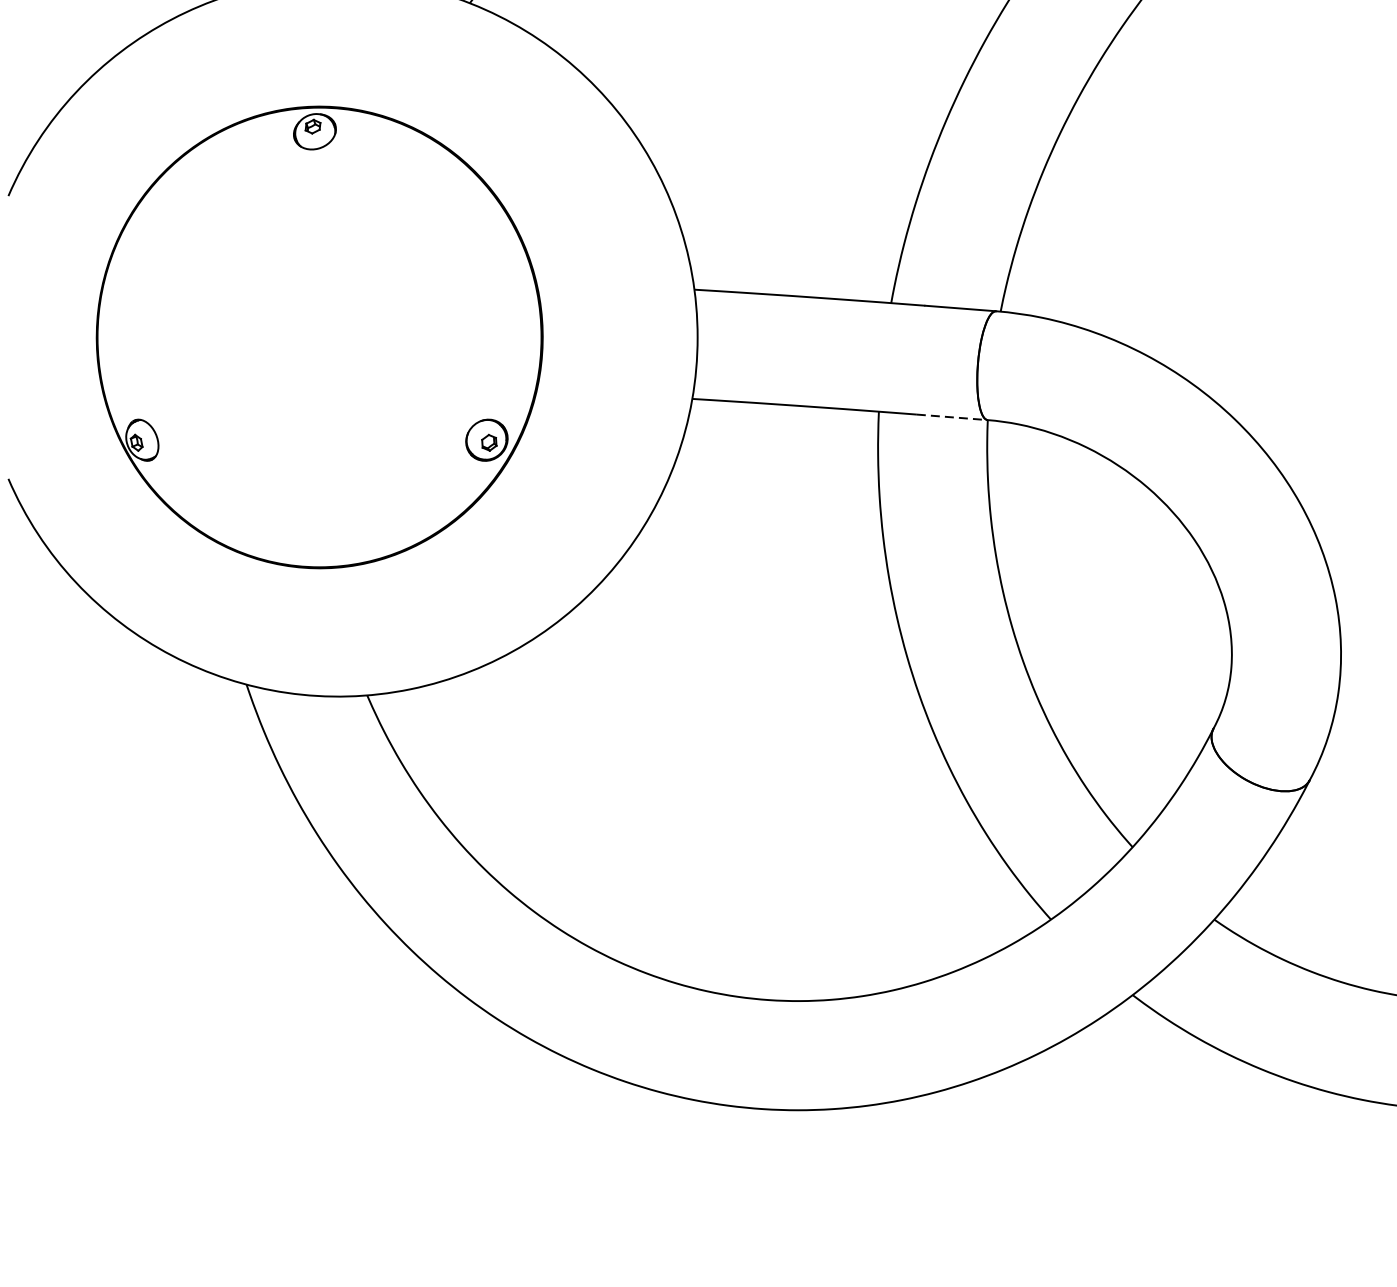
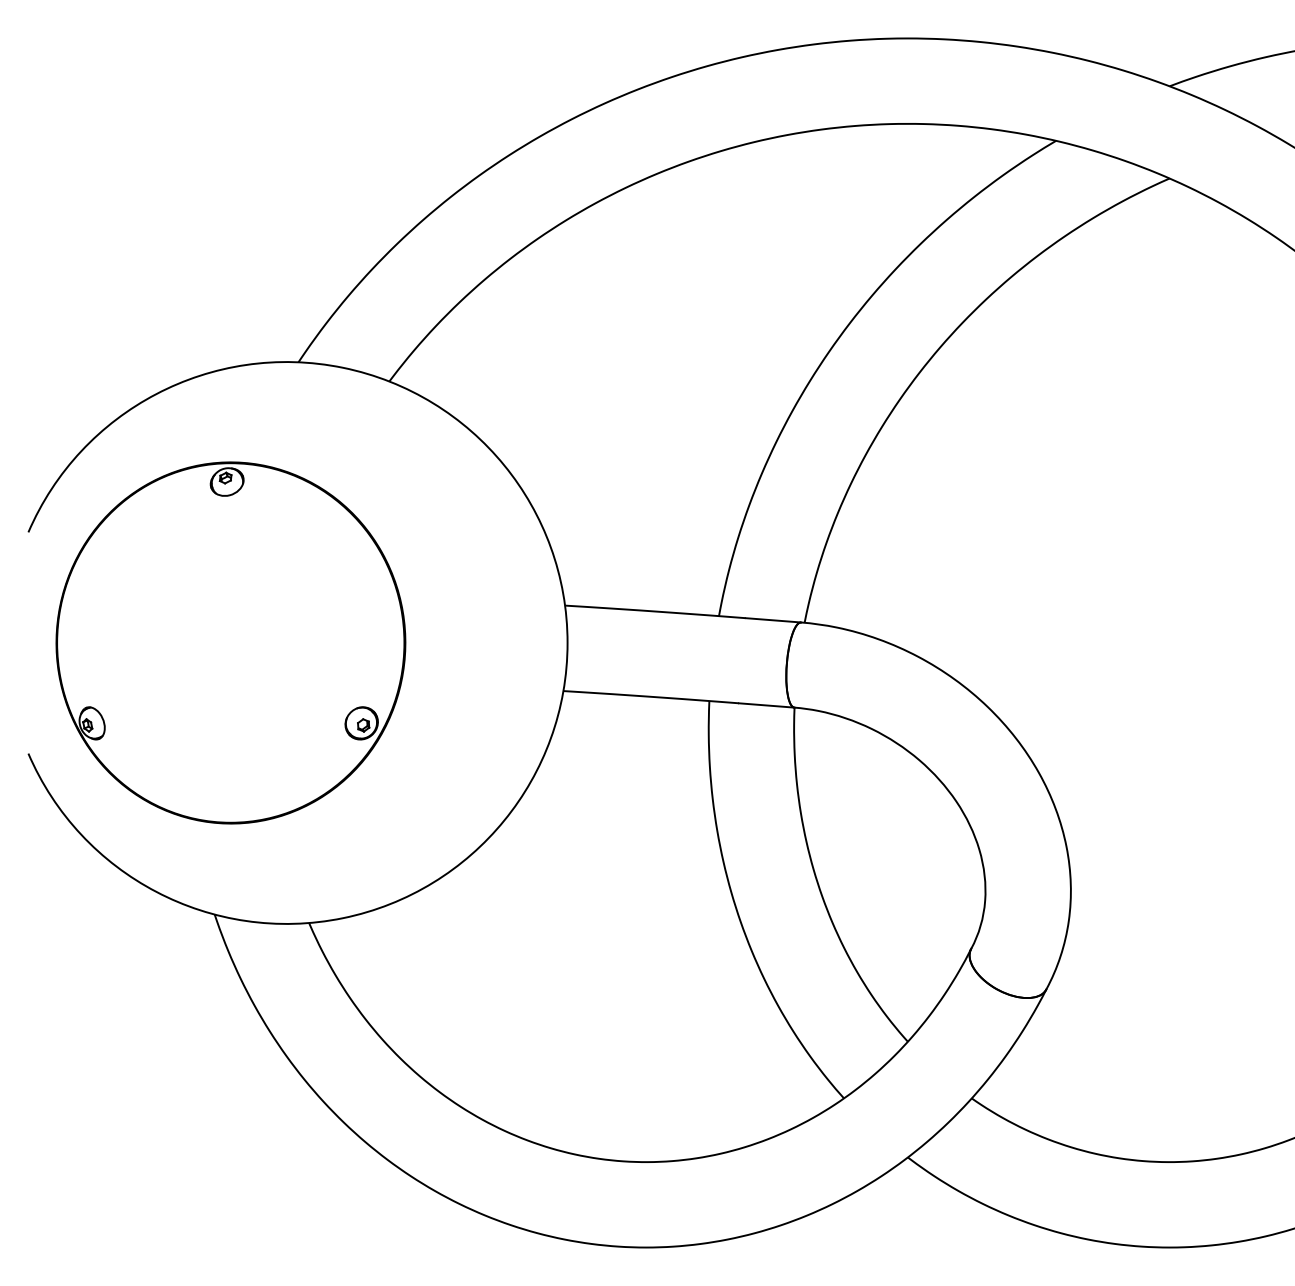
part: (319, 336) -> (230, 642), moved
line: (951, 417) -> (766, 705), dashed -> solid

